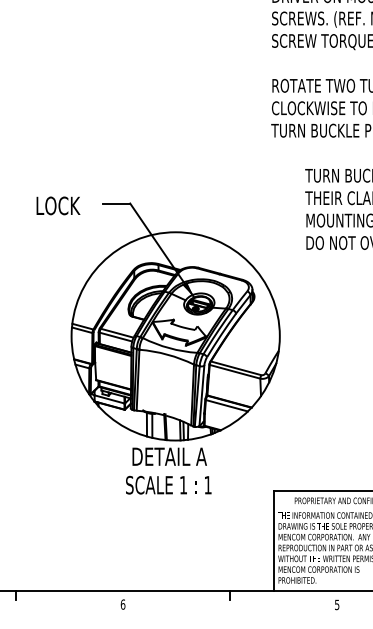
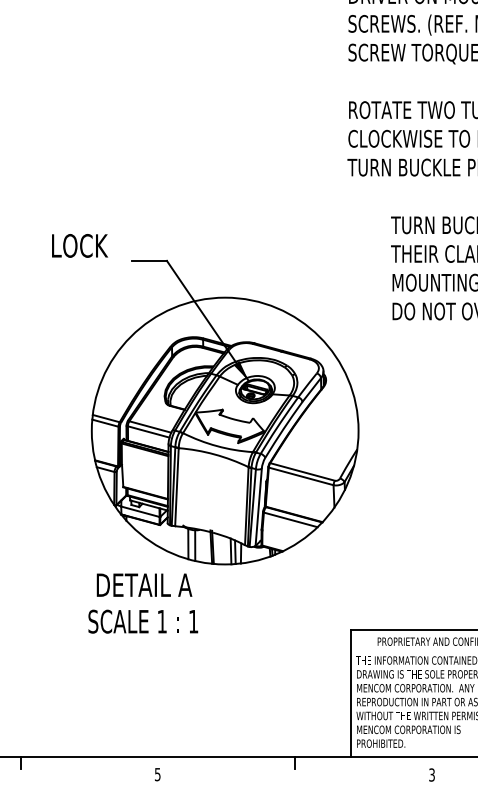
text: (58, 205) -> (79, 245), moved
text: (168, 471) -> (143, 603), moved
text: (122, 604) -> (157, 774), 6 -> 5
text: (336, 604) -> (431, 774), 5 -> 3

